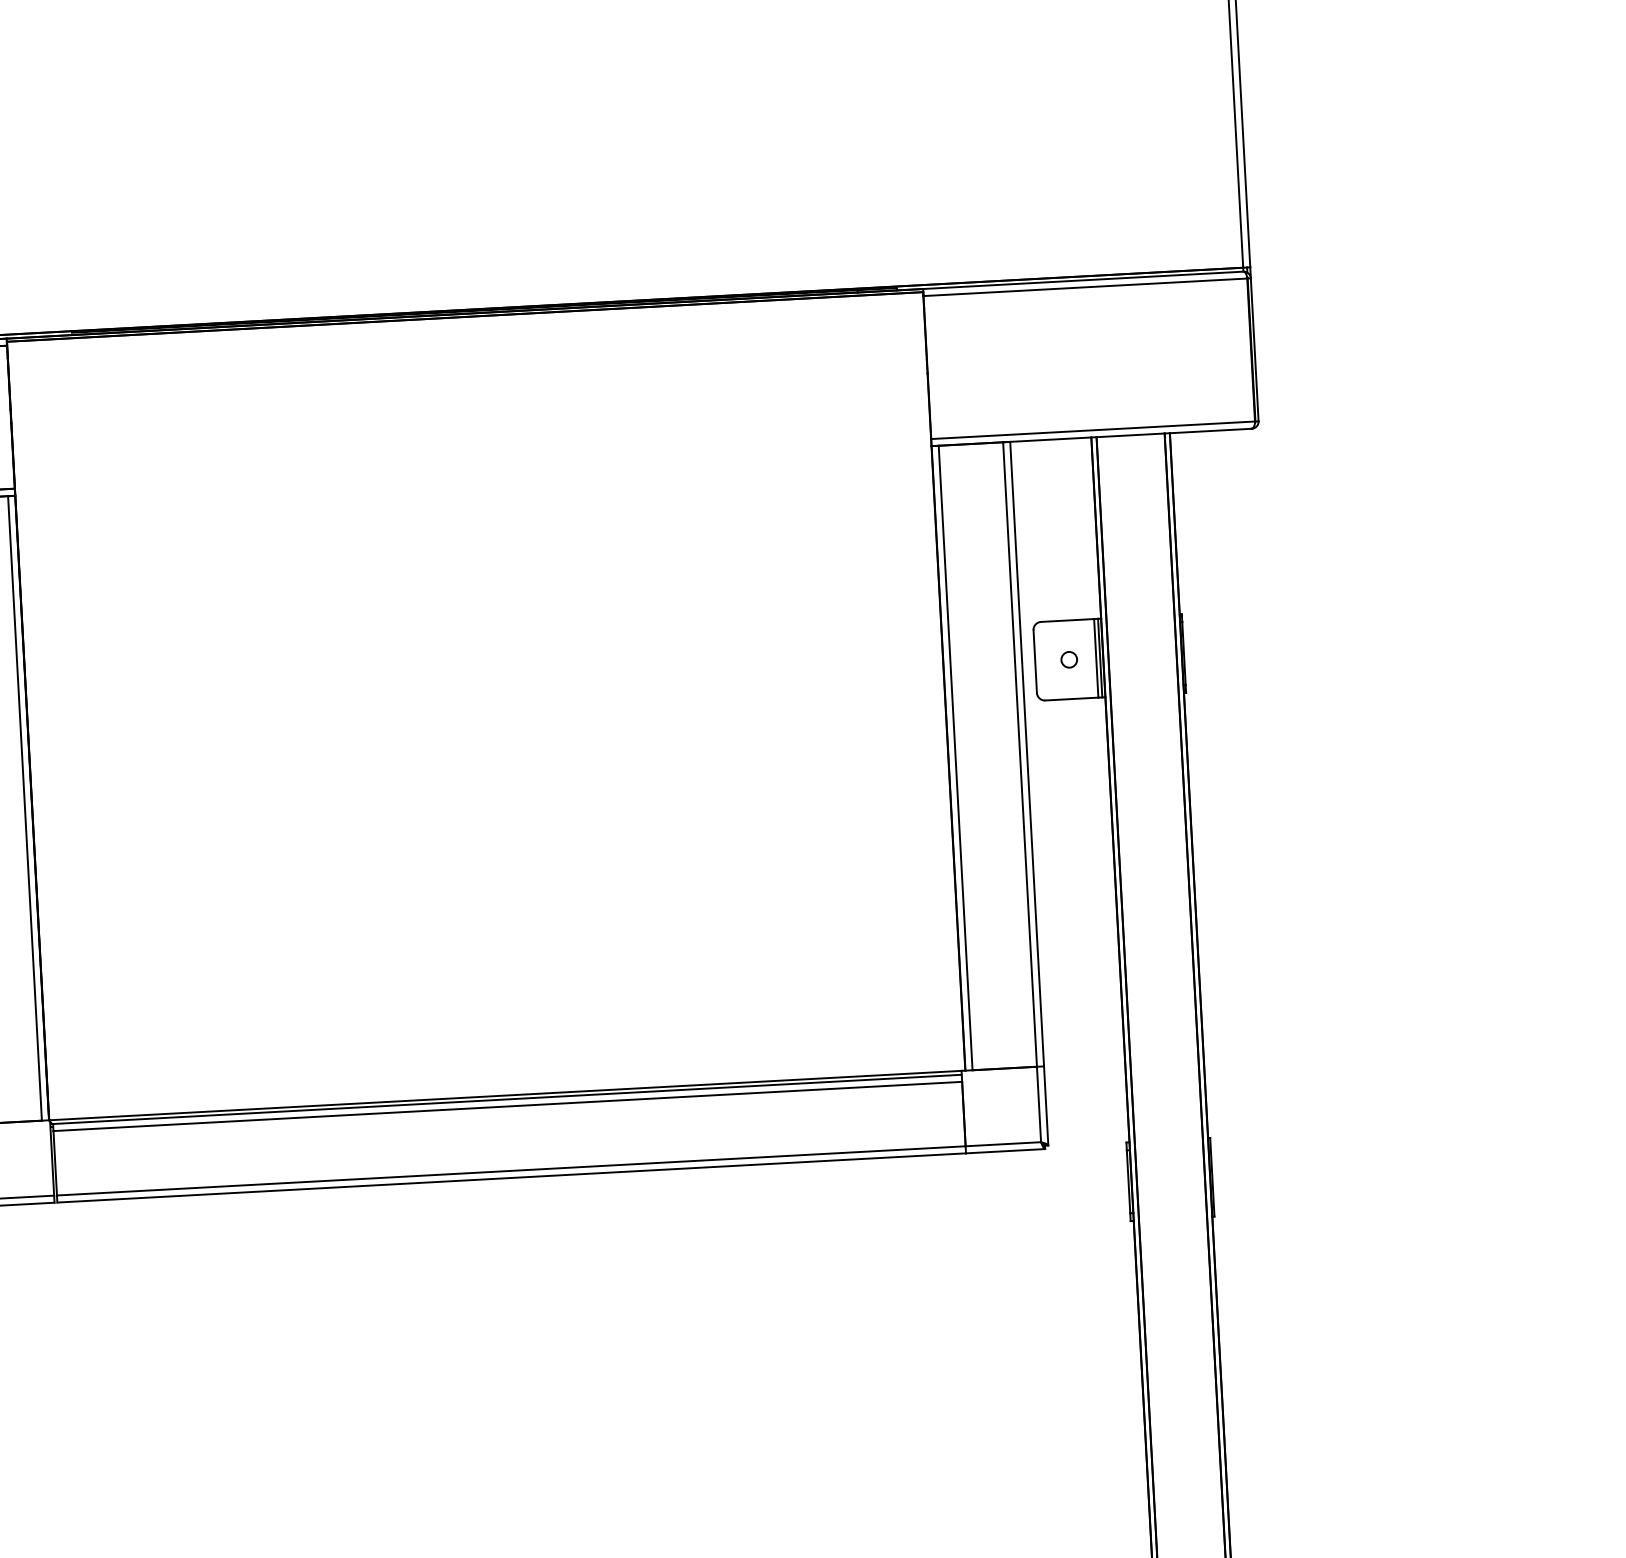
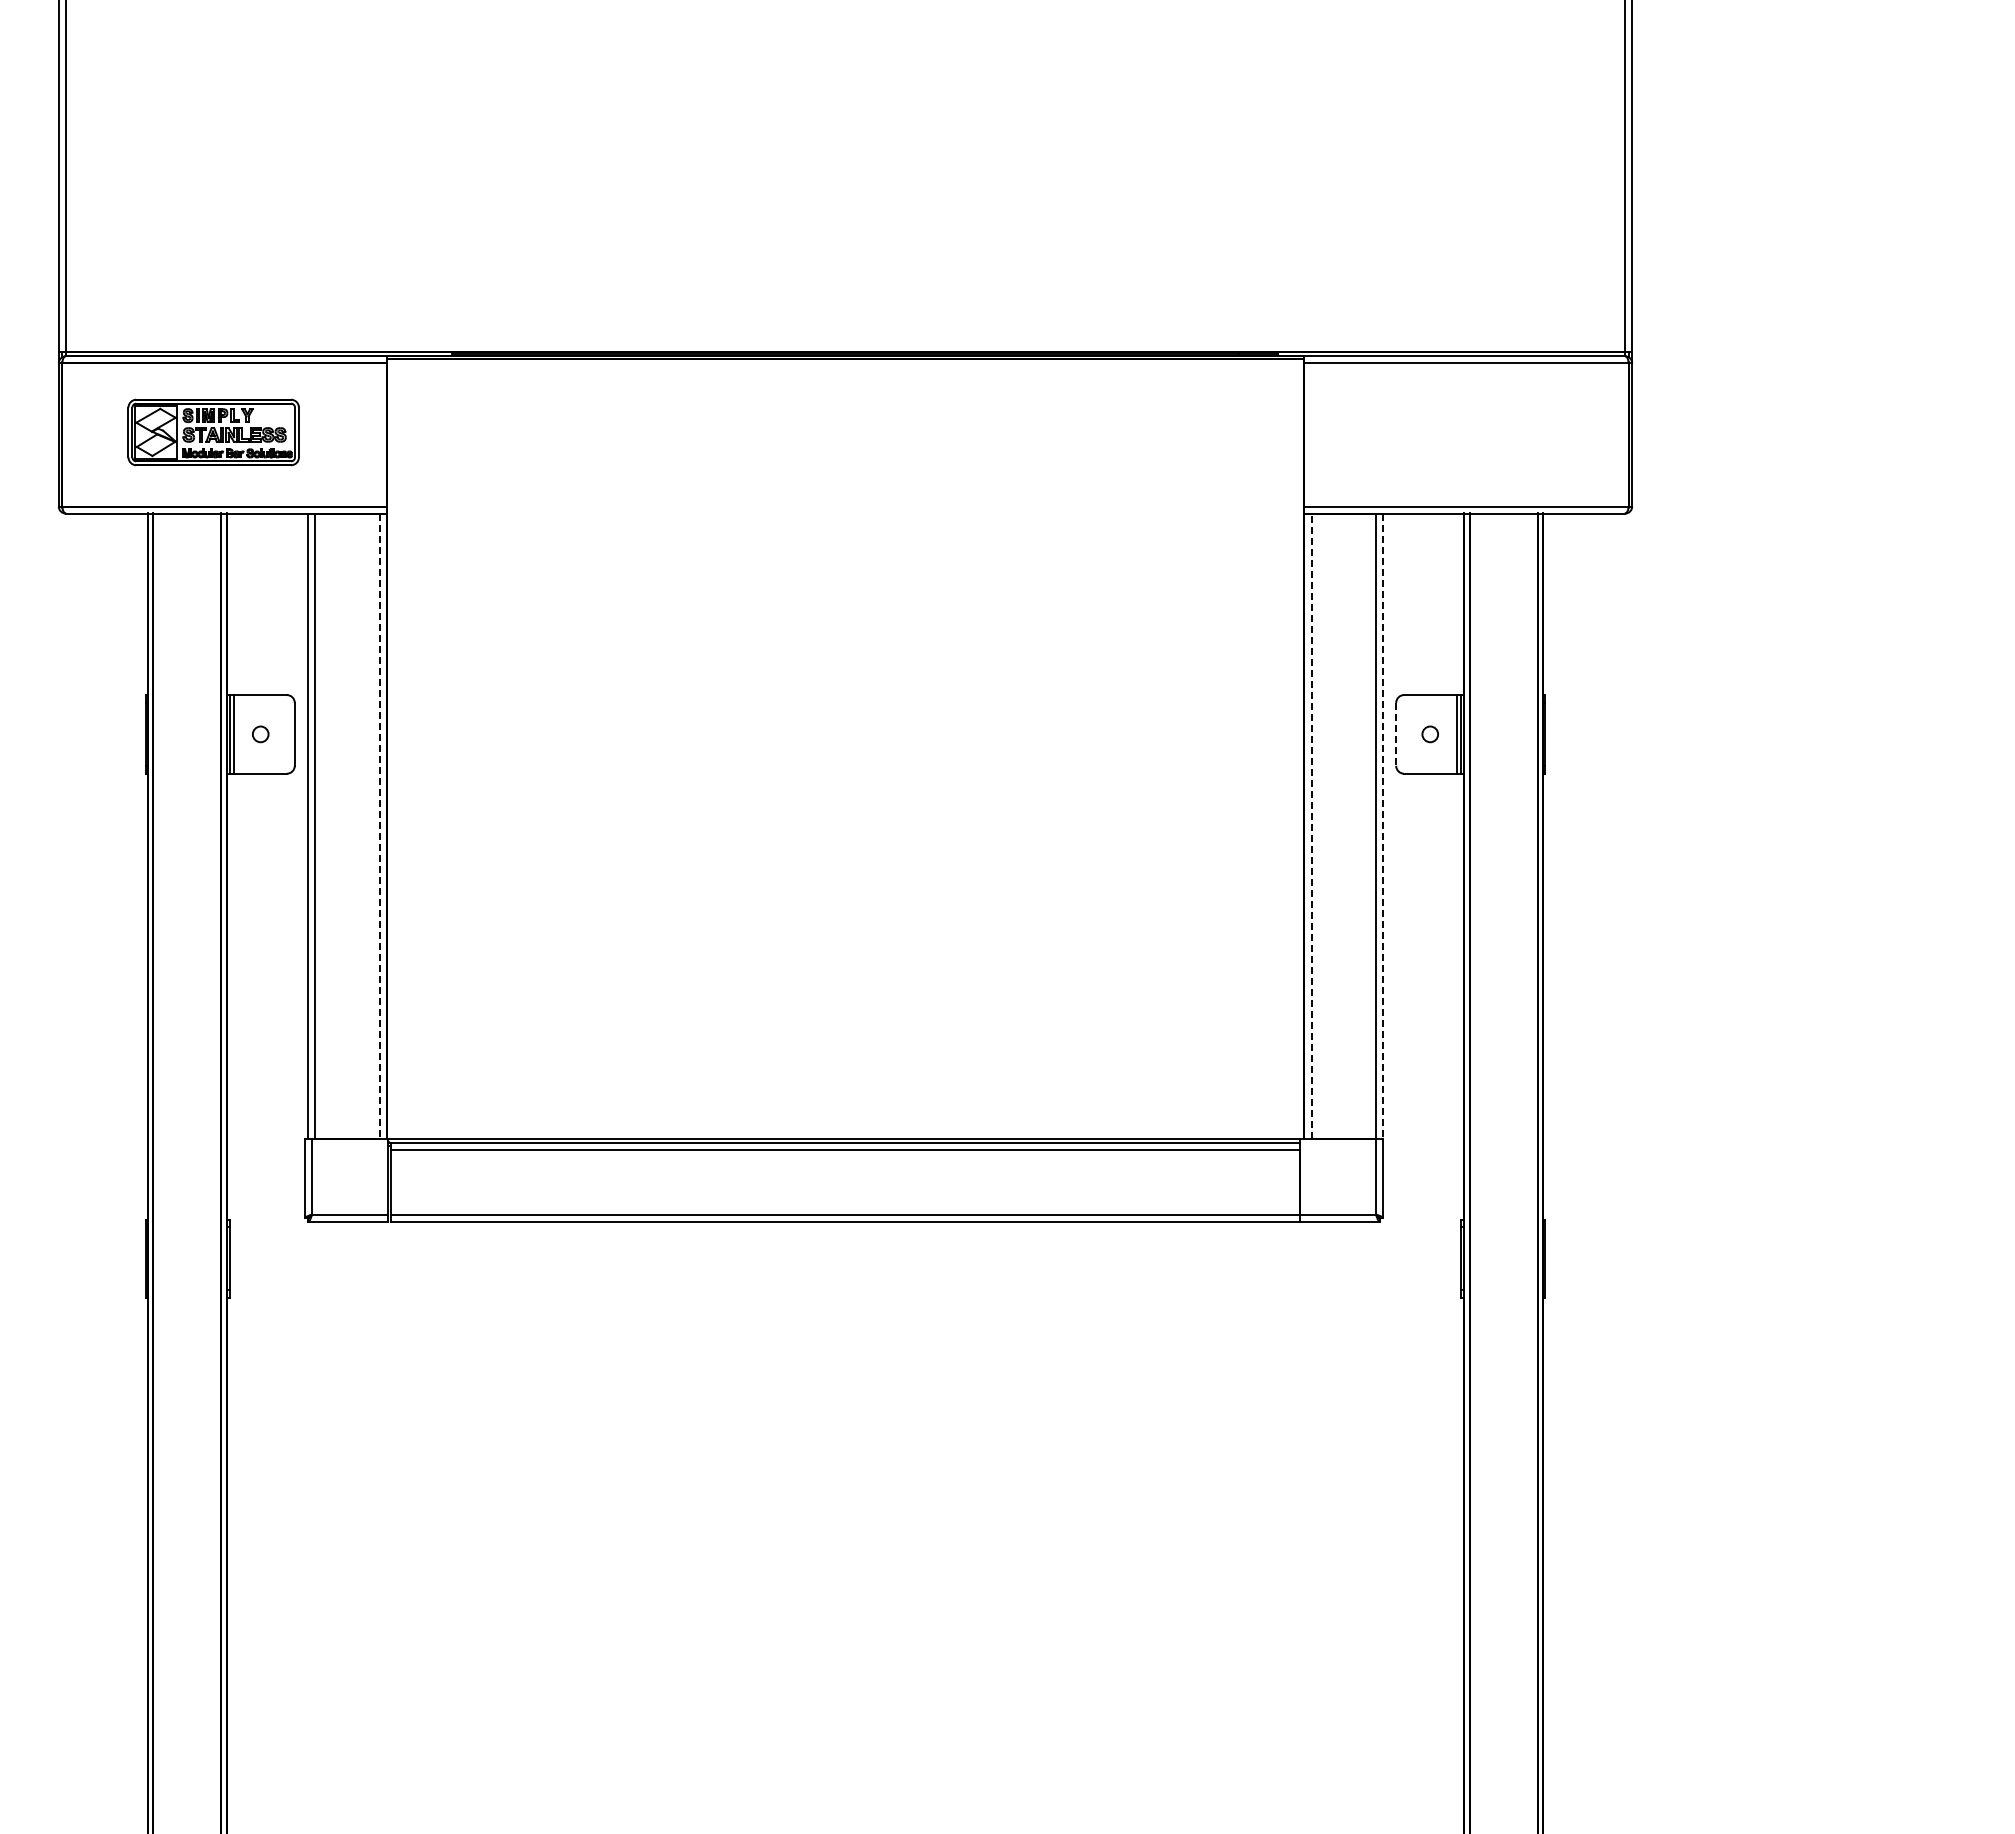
line: (1035, 661) -> (1396, 734), solid -> dashed
line: (1027, 754) -> (1383, 826), solid -> dashed
line: (955, 758) -> (1311, 826), solid -> dashed
line: (25, 808) -> (379, 826), solid -> dashed

